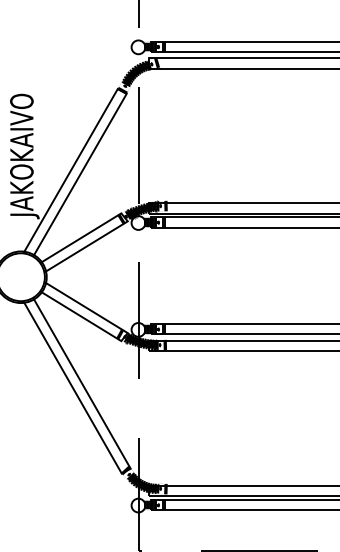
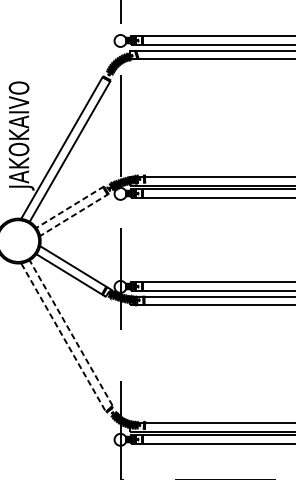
line: (124, 217) -> (108, 189), solid -> dashed
line: (125, 471) -> (109, 410), solid -> dashed

